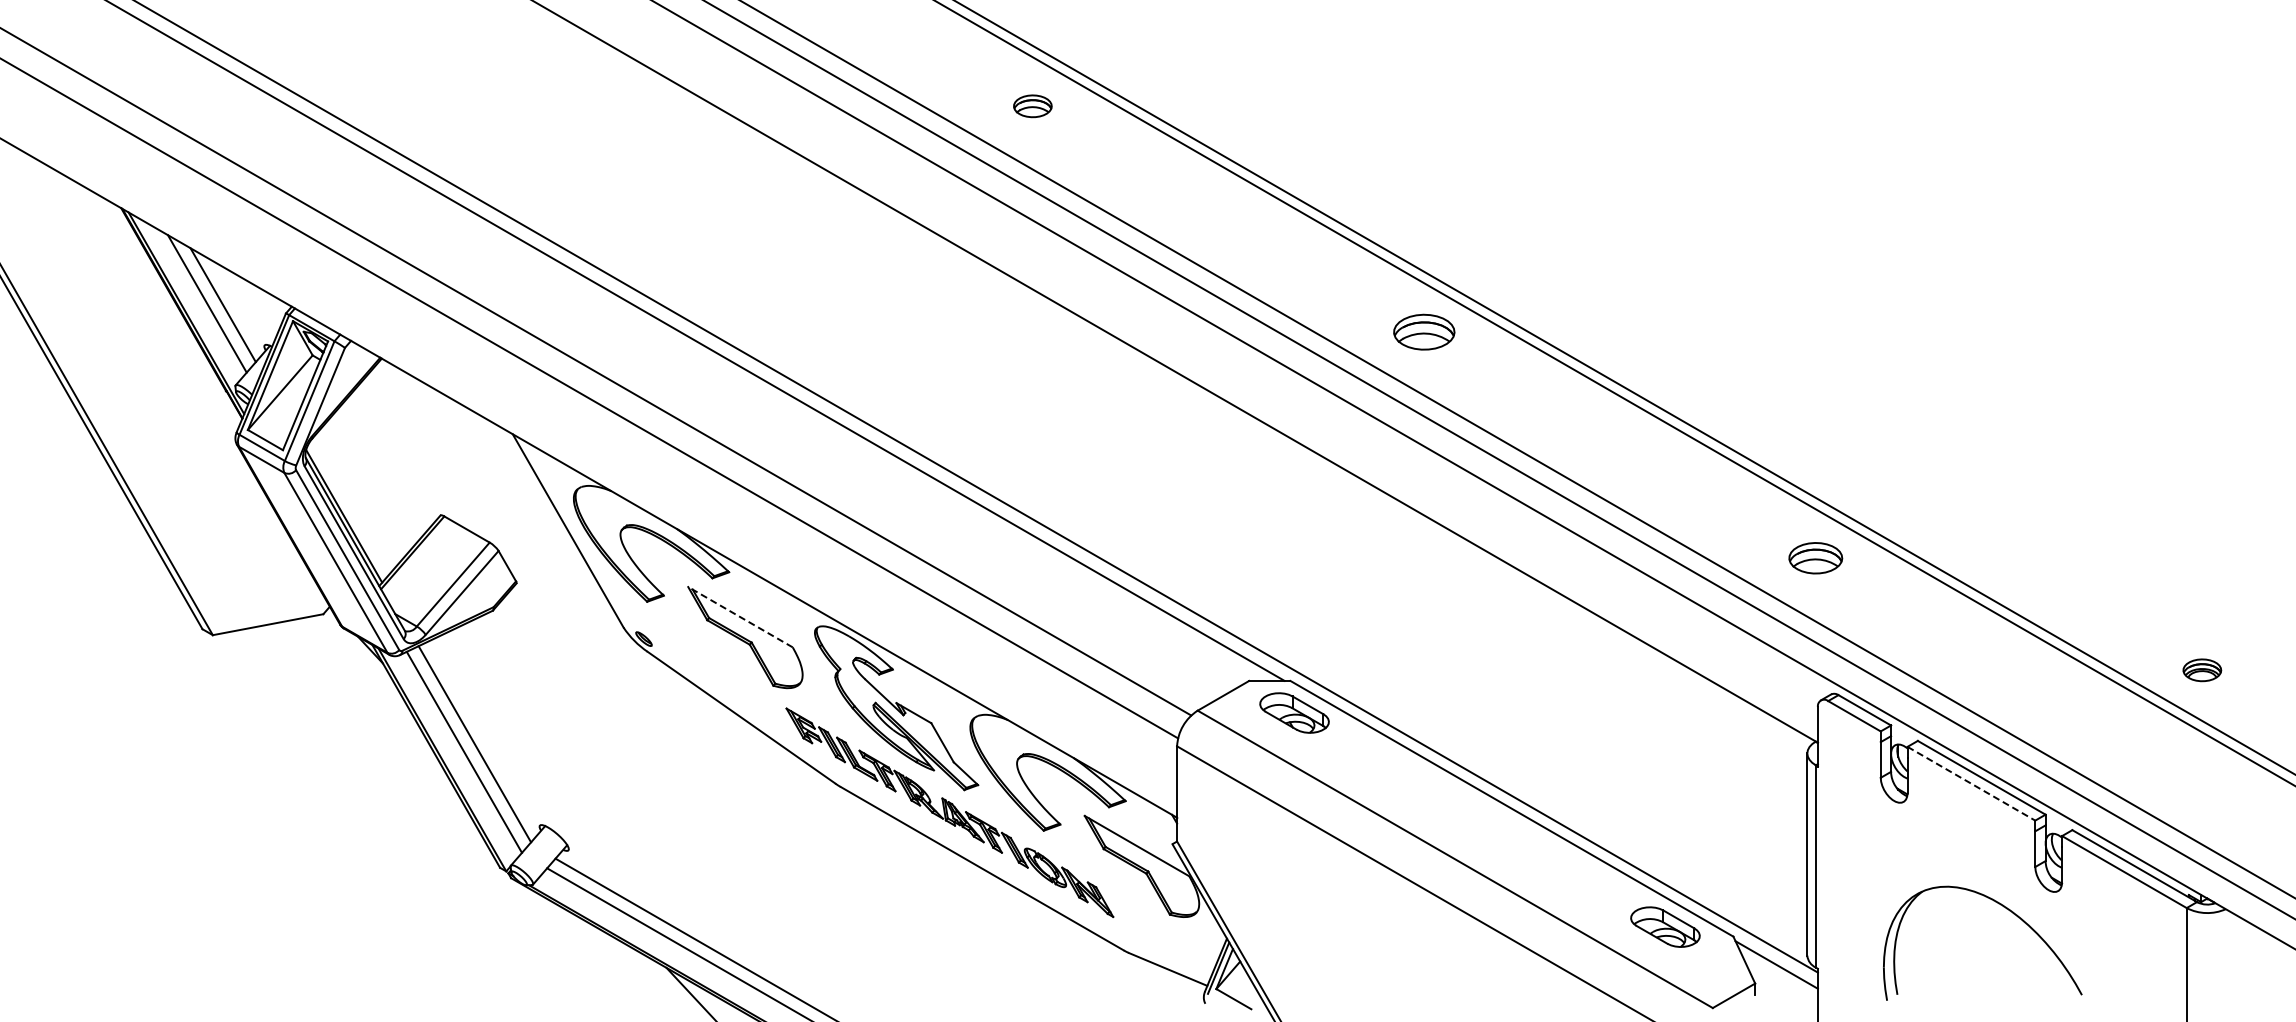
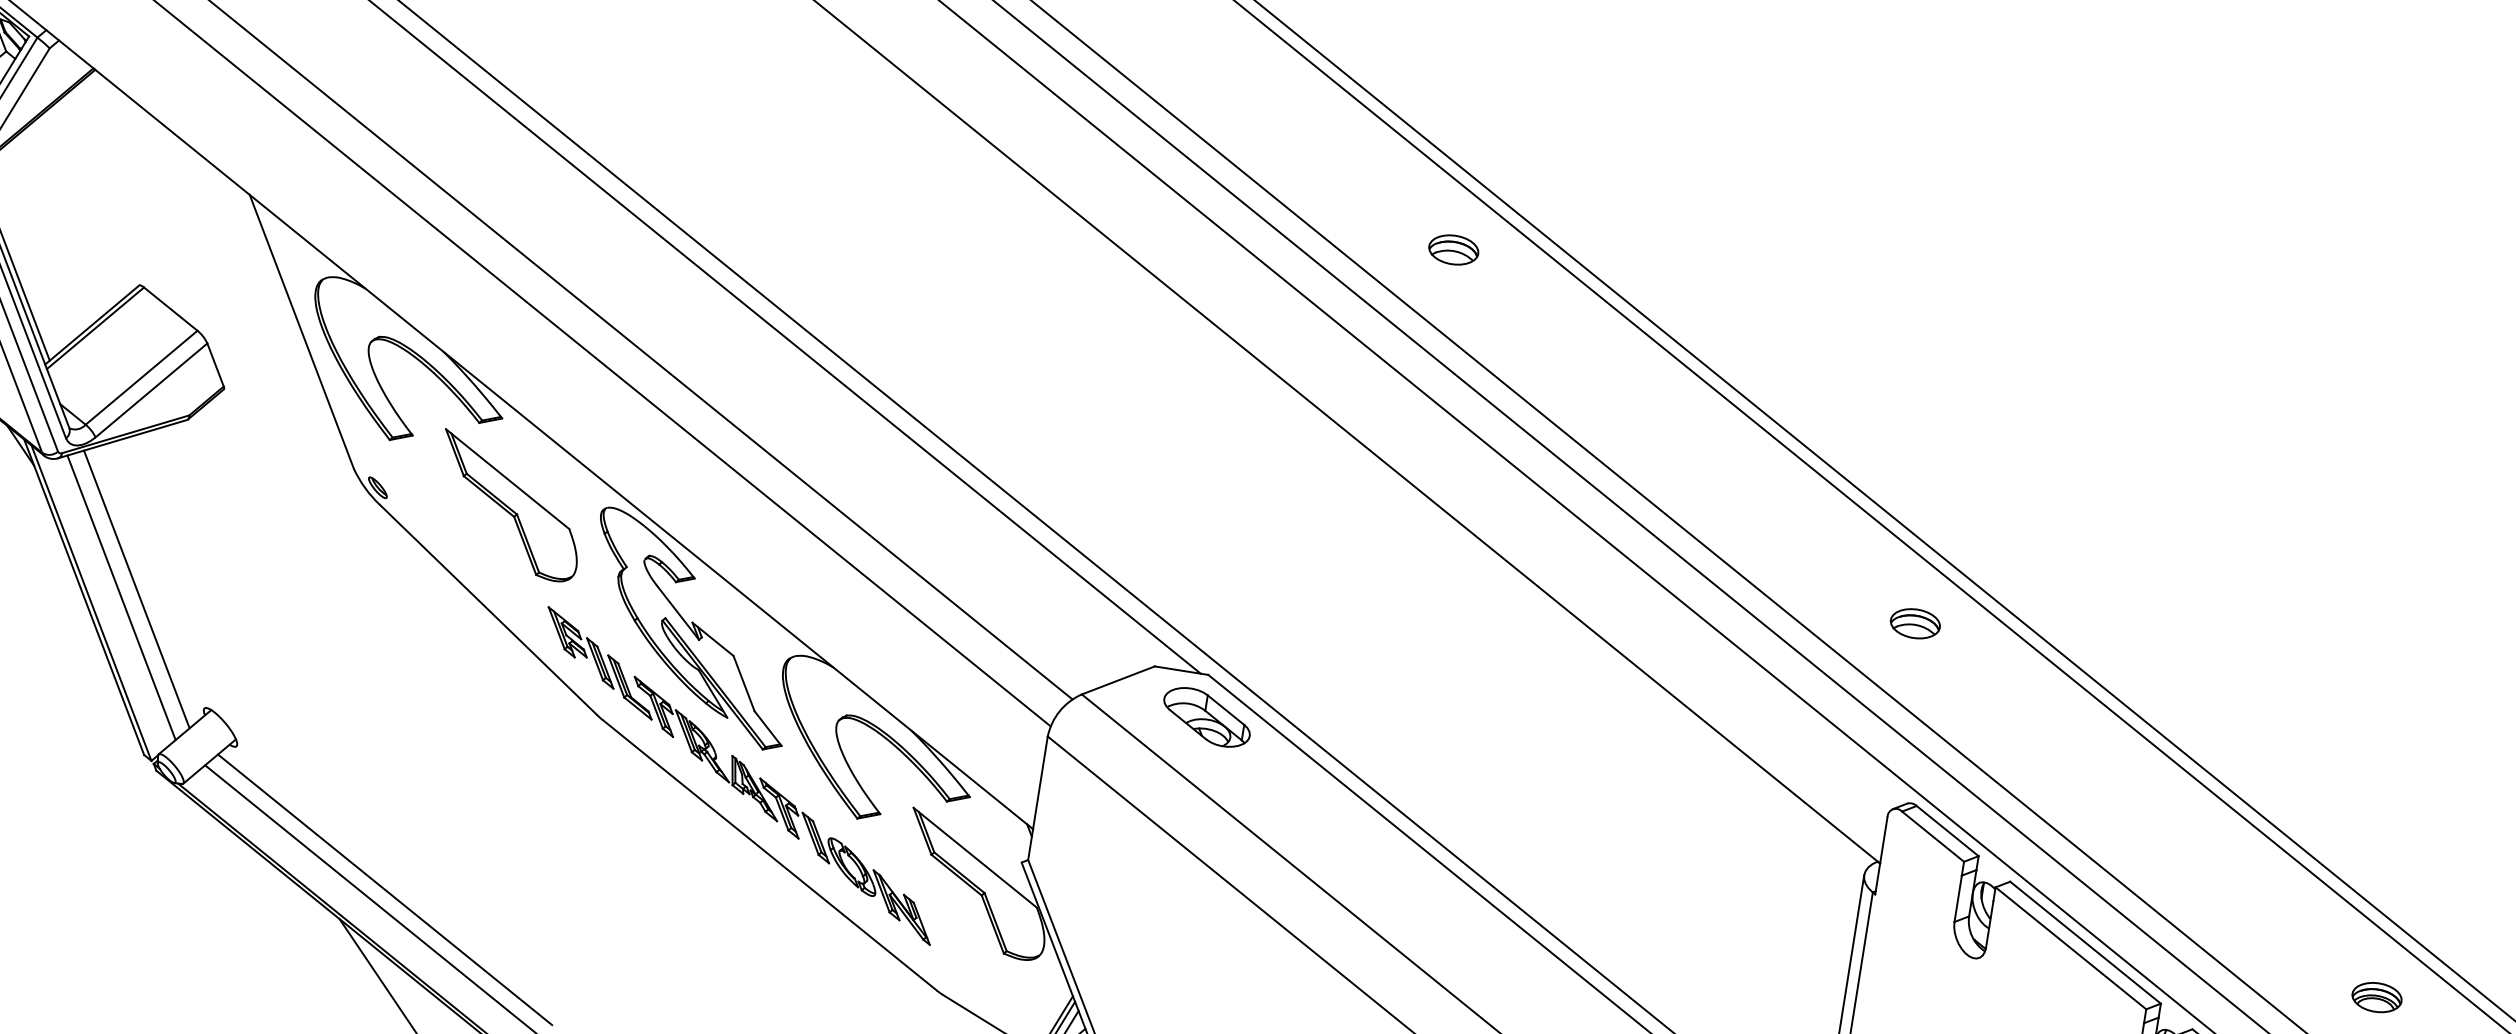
part: (1424, 332) -> (1453, 250), size x0.62
part: (1815, 558) -> (1914, 623), size x0.71
line: (740, 616) -> (507, 478), dashed -> solid
part: (2202, 670) -> (2377, 997), moved
line: (1971, 783) -> (2071, 948), dashed -> solid

